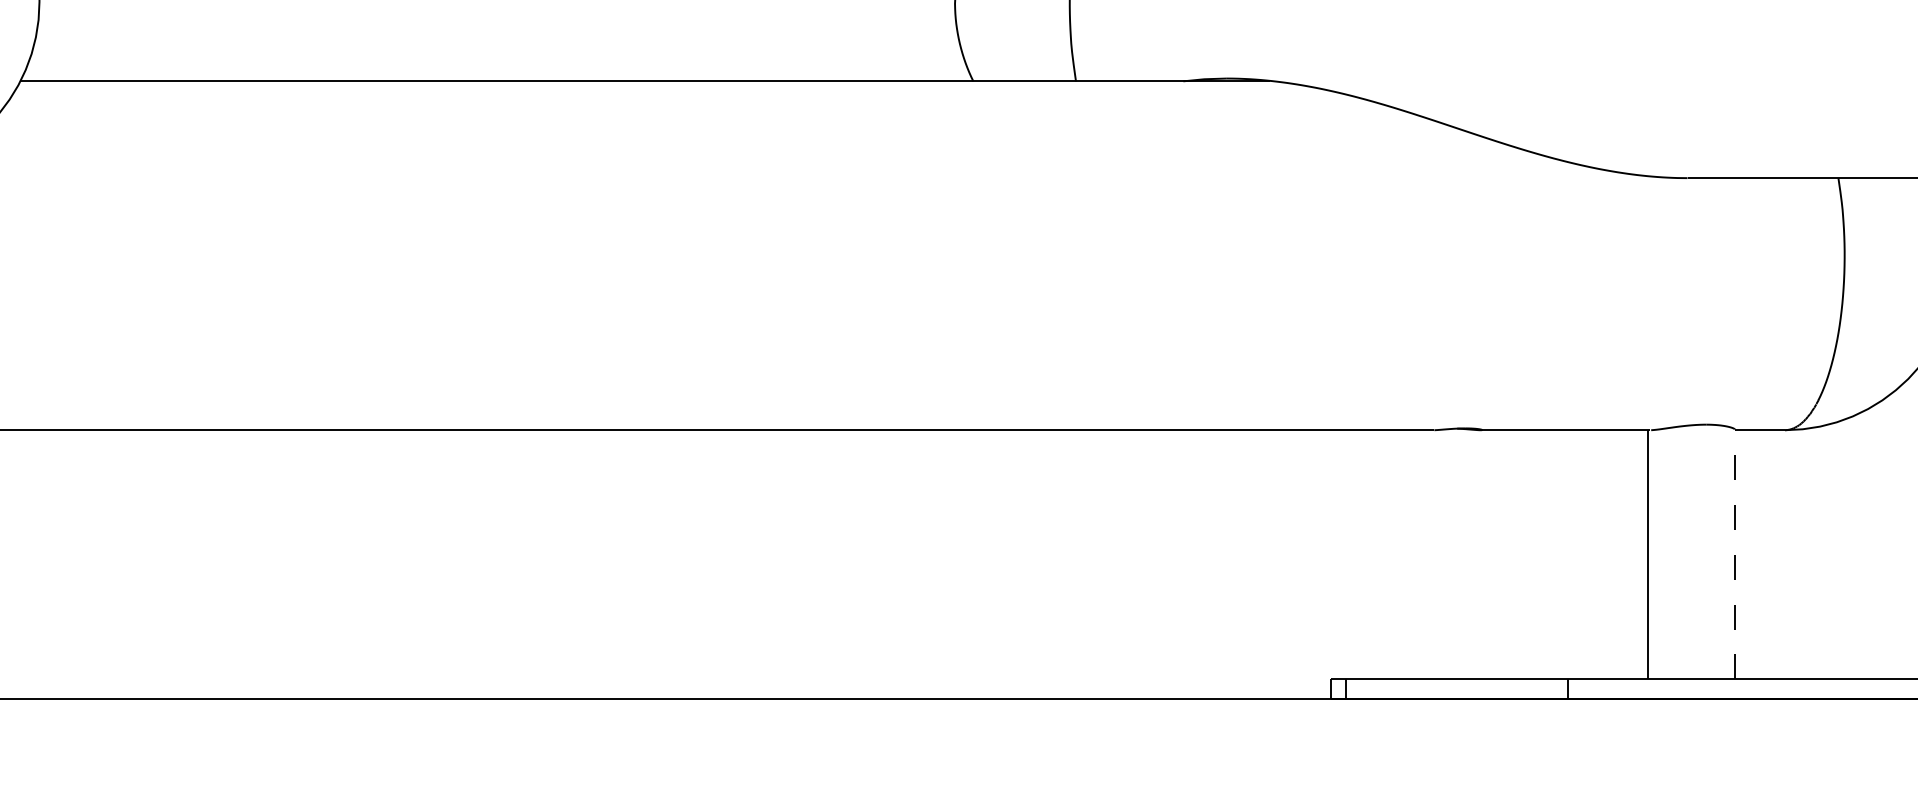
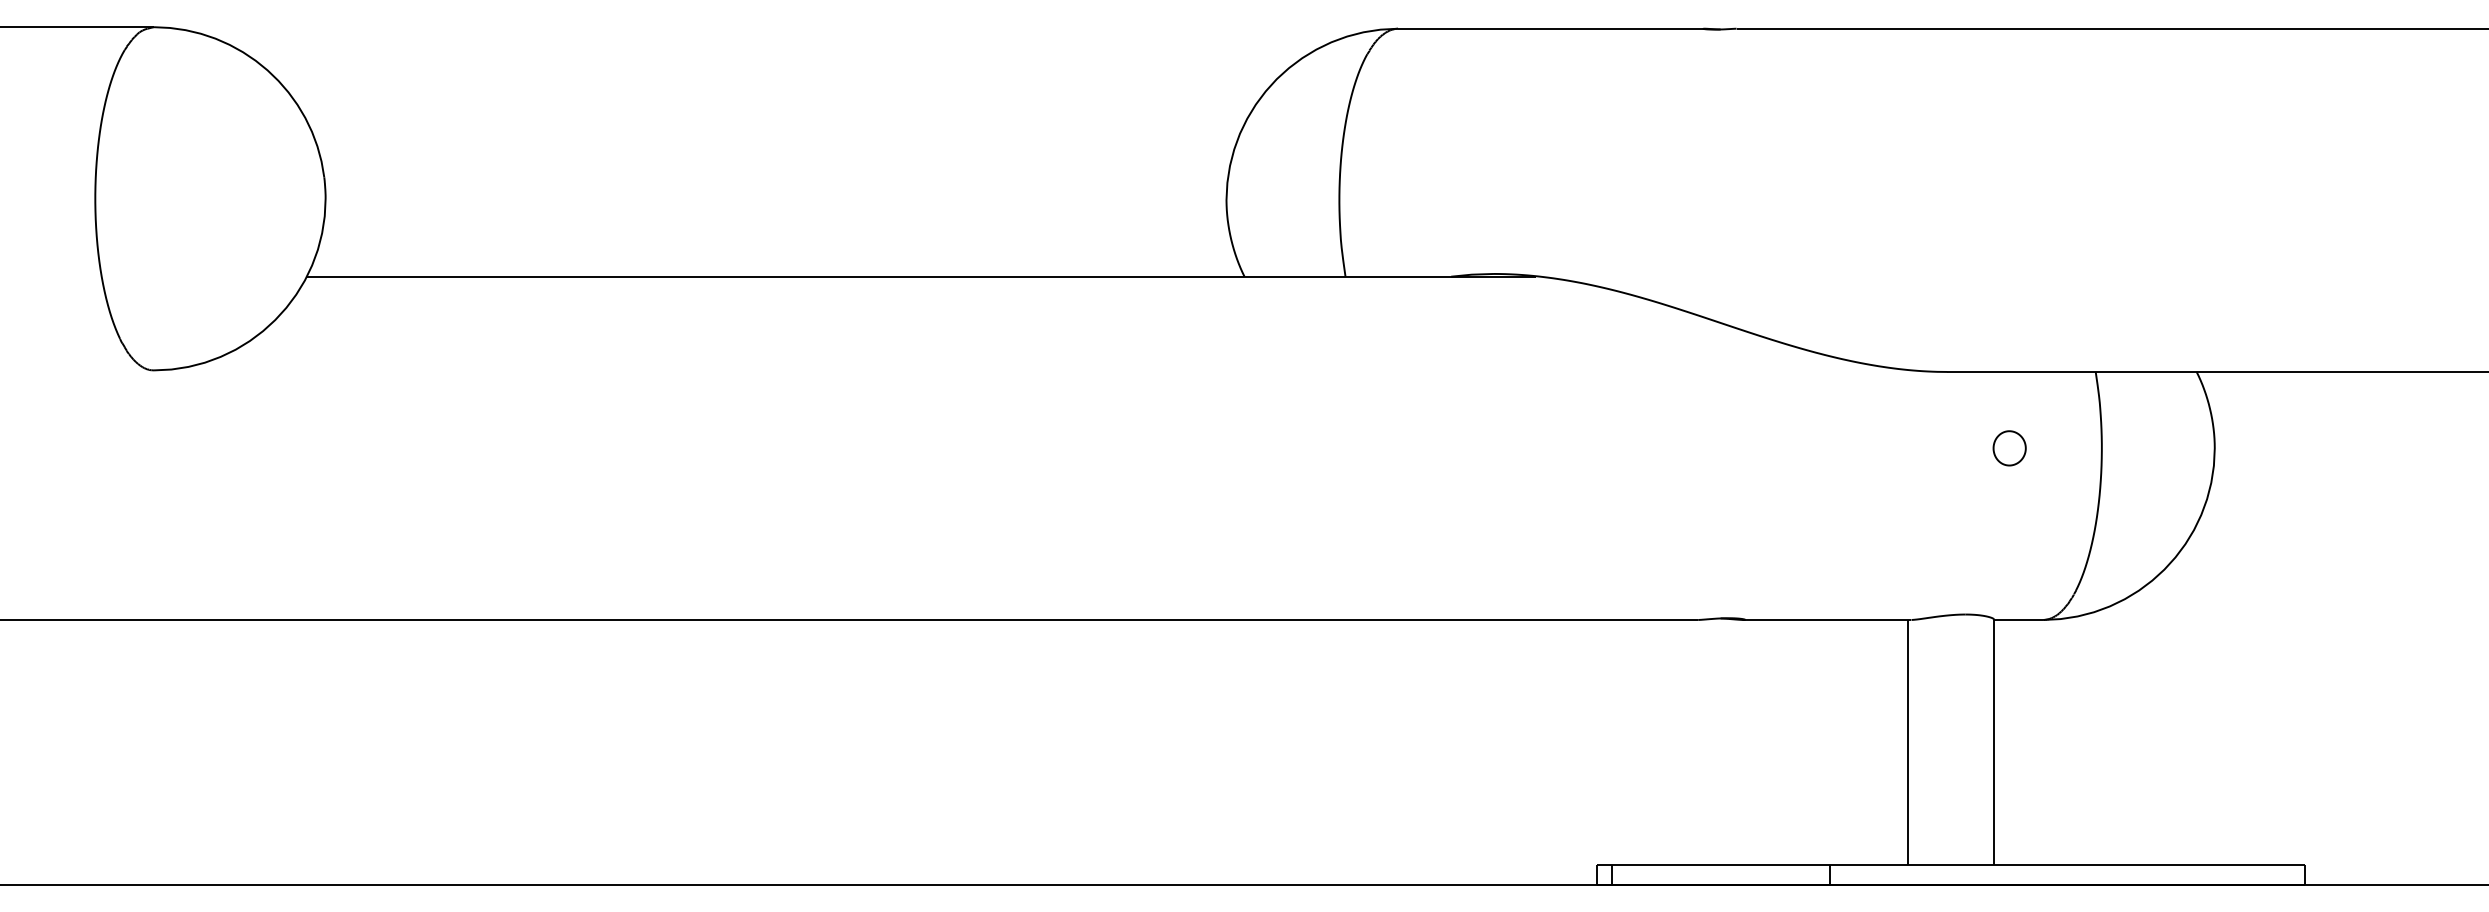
part: (1750, 255) -> (2009, 448), added
line: (1734, 554) -> (1993, 742), dashed -> solid

